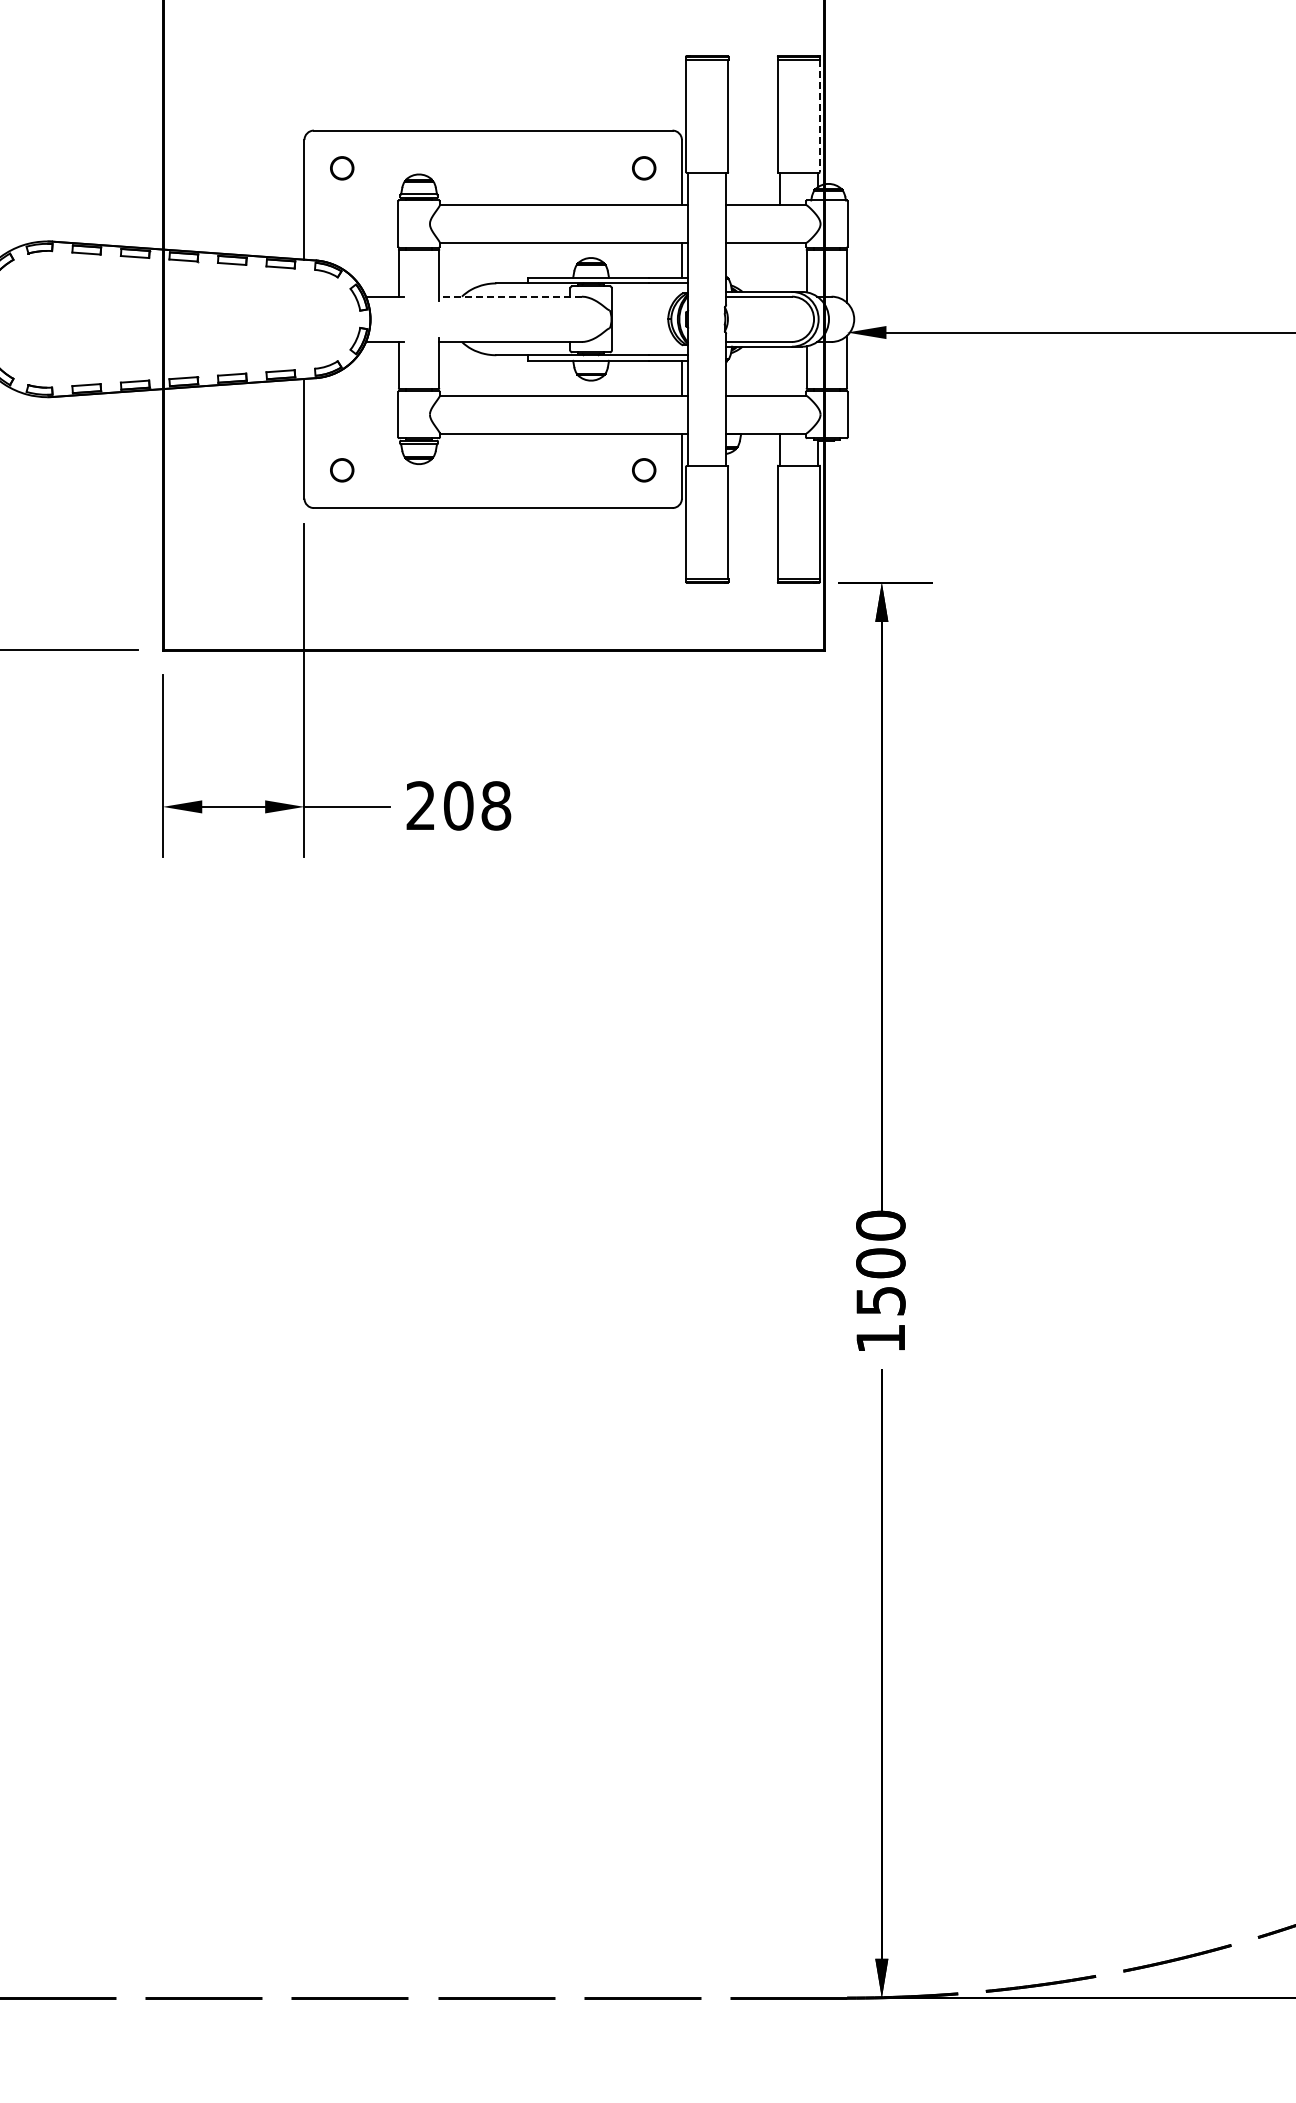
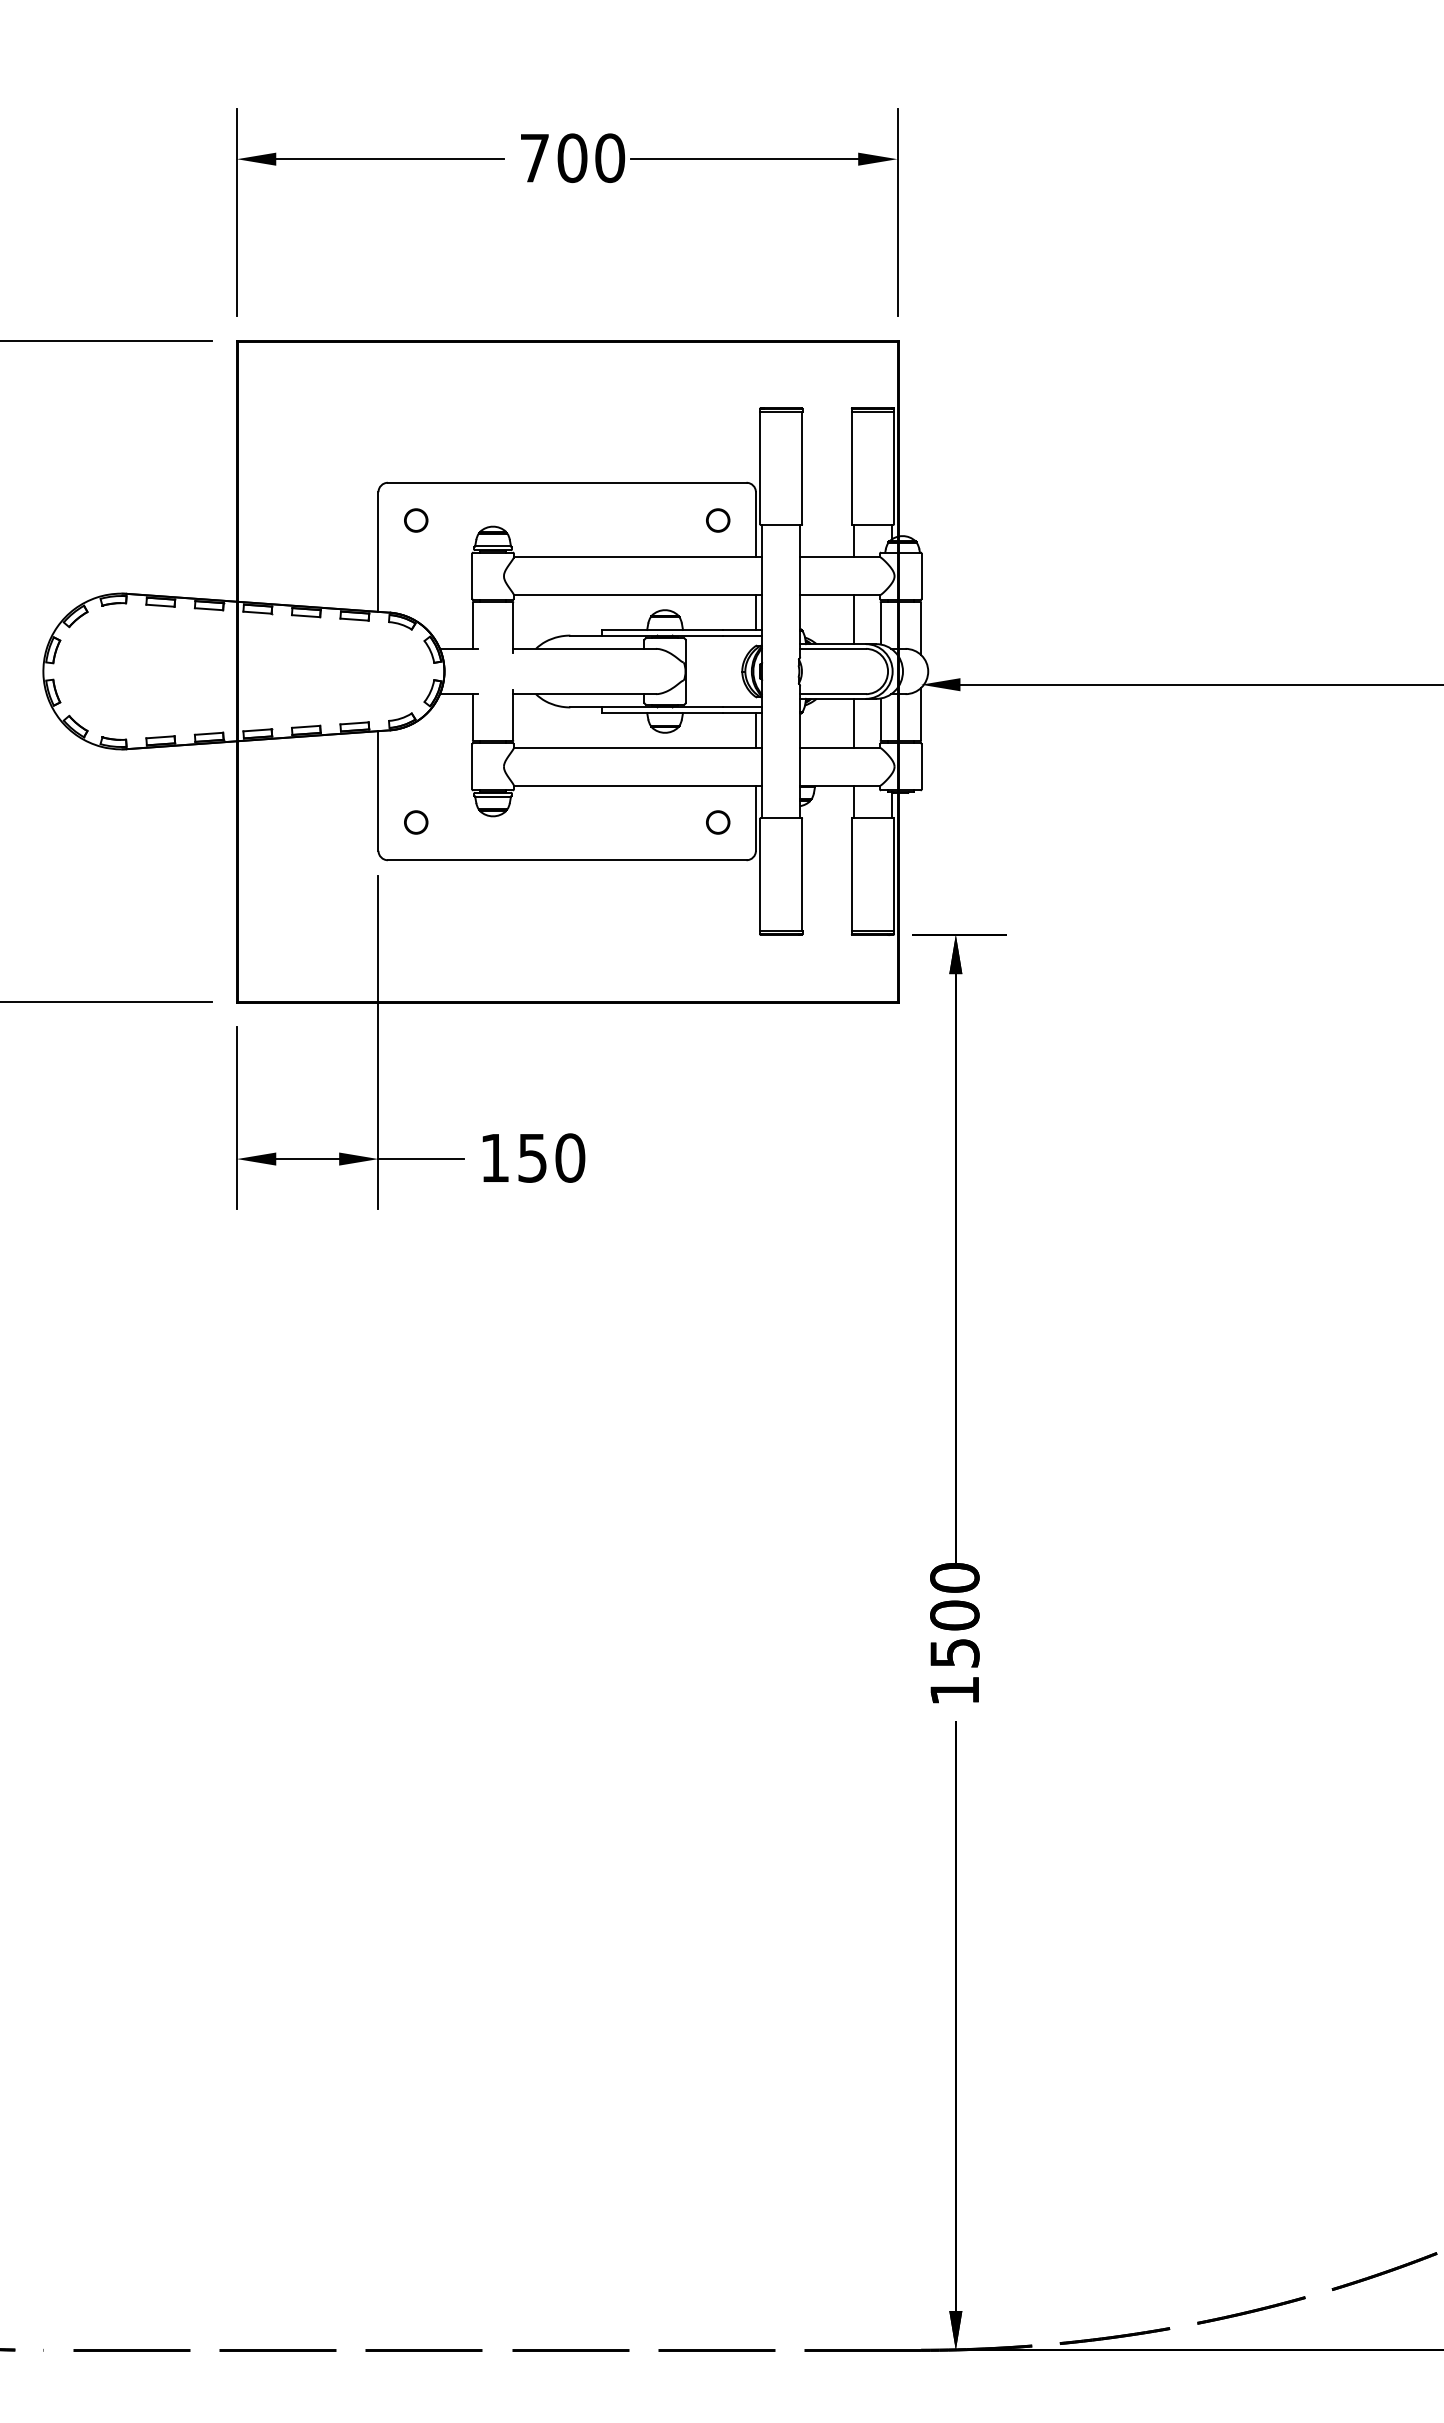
line: (819, 116) -> (893, 468), dashed -> solid
line: (780, 267) -> (854, 619), added
line: (510, 296) -> (584, 648), dashed -> solid
line: (780, 370) -> (854, 722), added
text: (458, 805) -> (532, 1157), 208 -> 150

